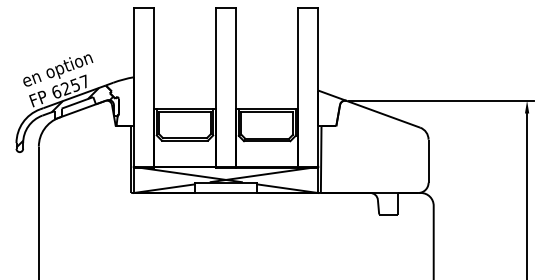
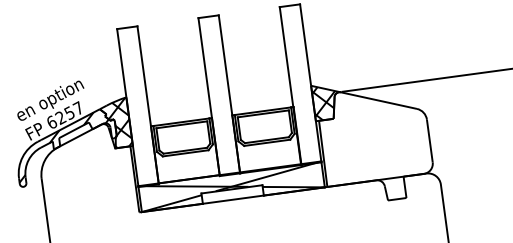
hatch: (123, 101) -> (119, 122), added
hatch: (332, 109) -> (327, 102), added

